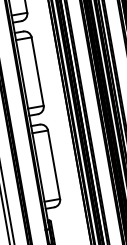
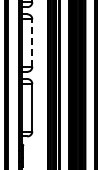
line: (37, 72) -> (32, 43), solid -> dashed

